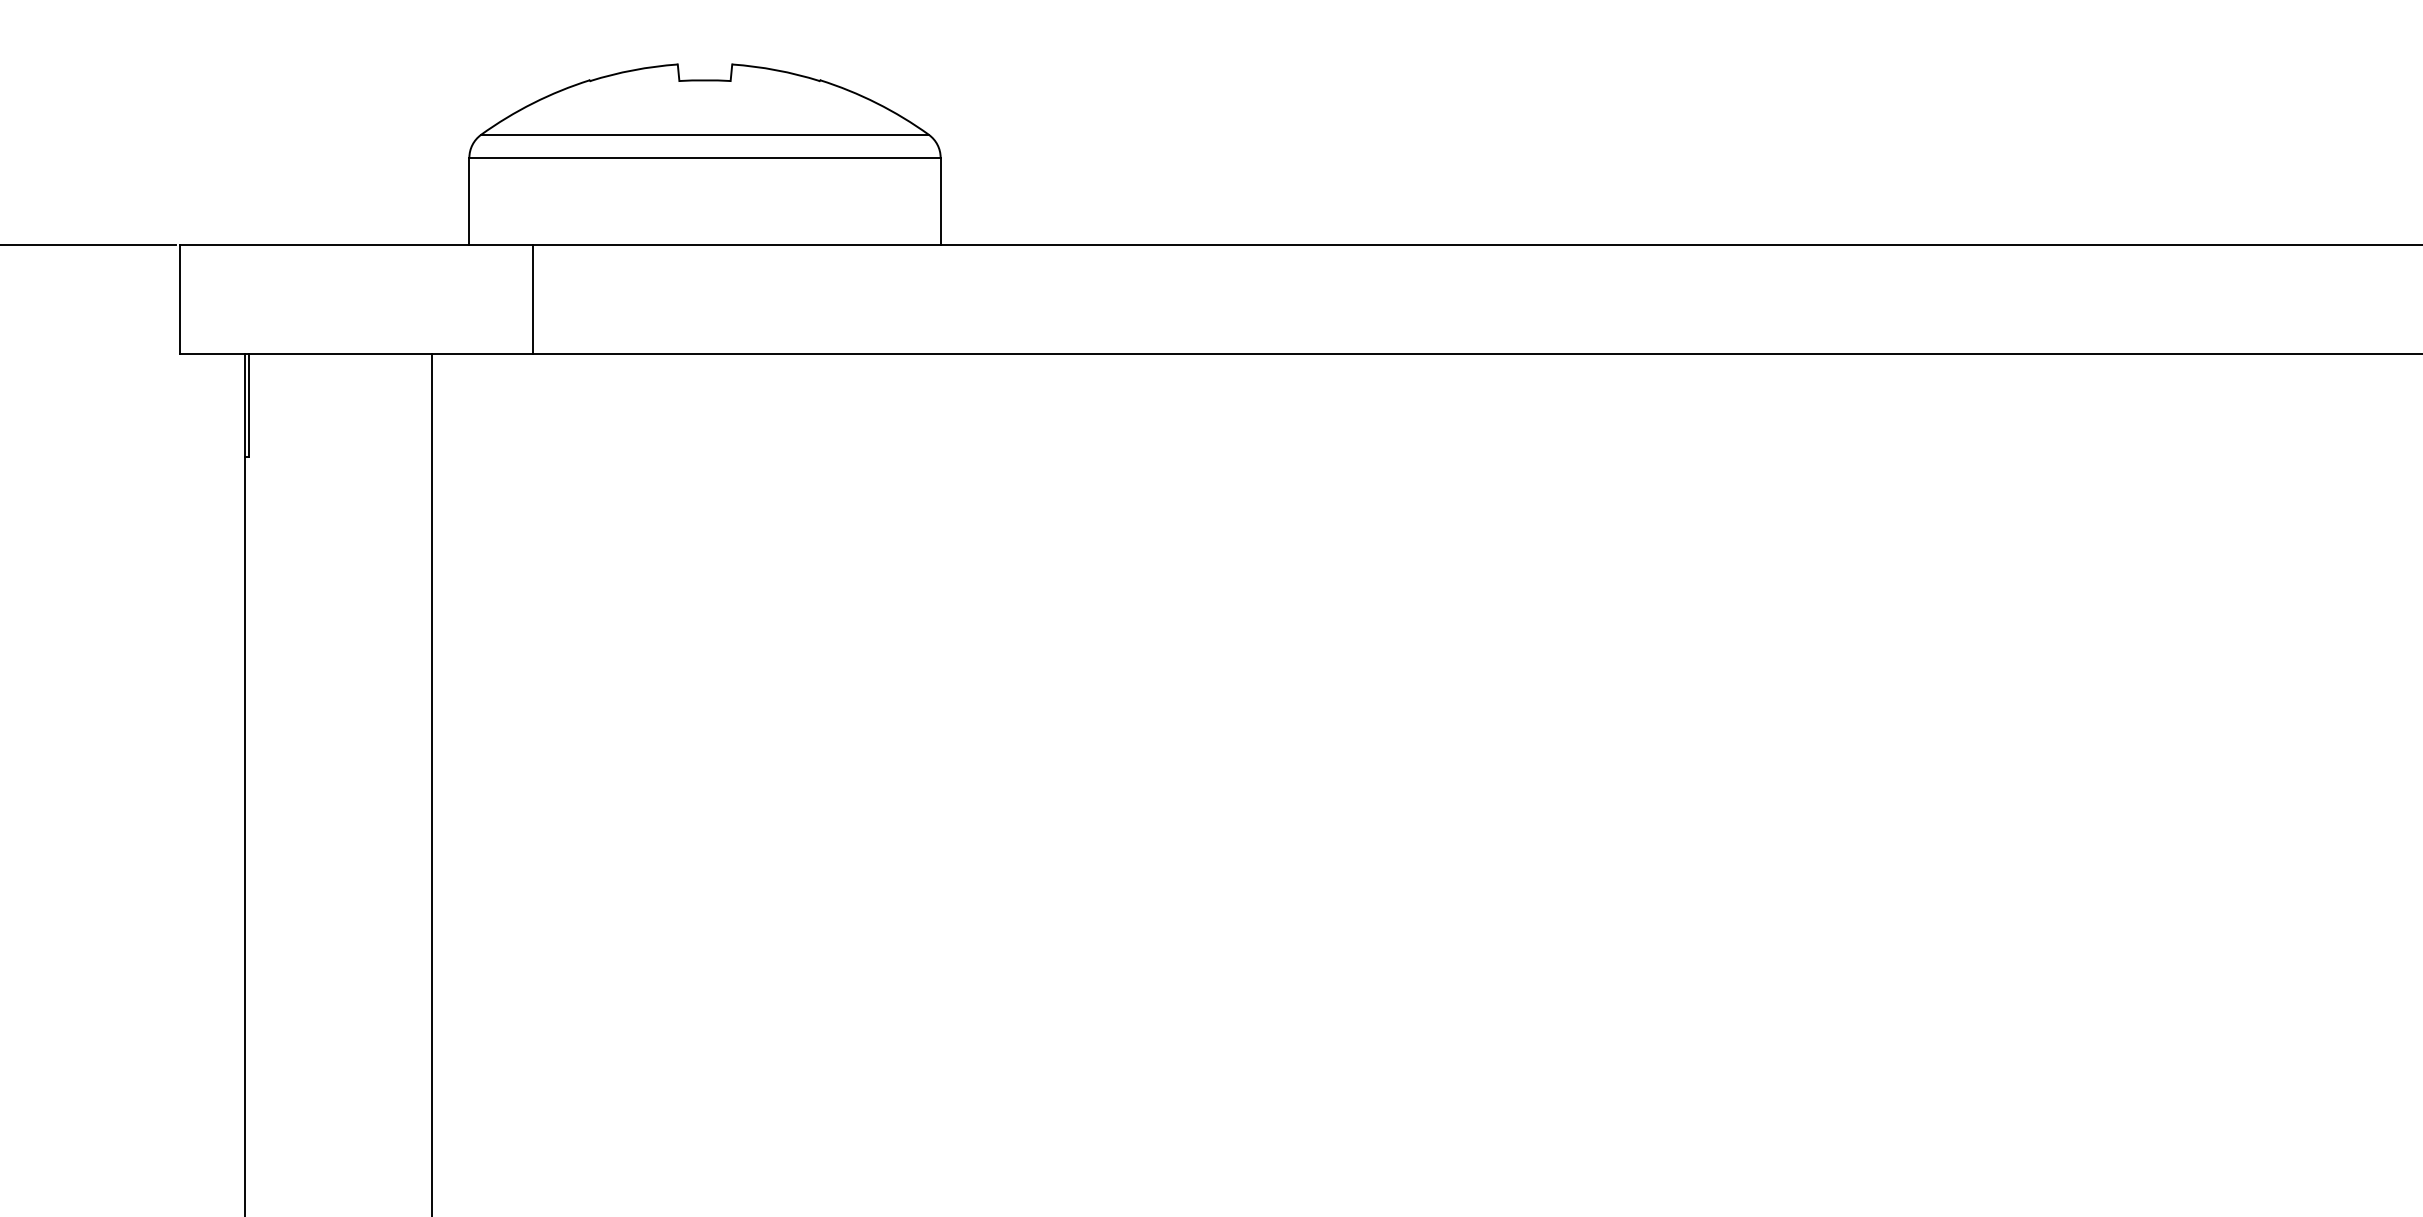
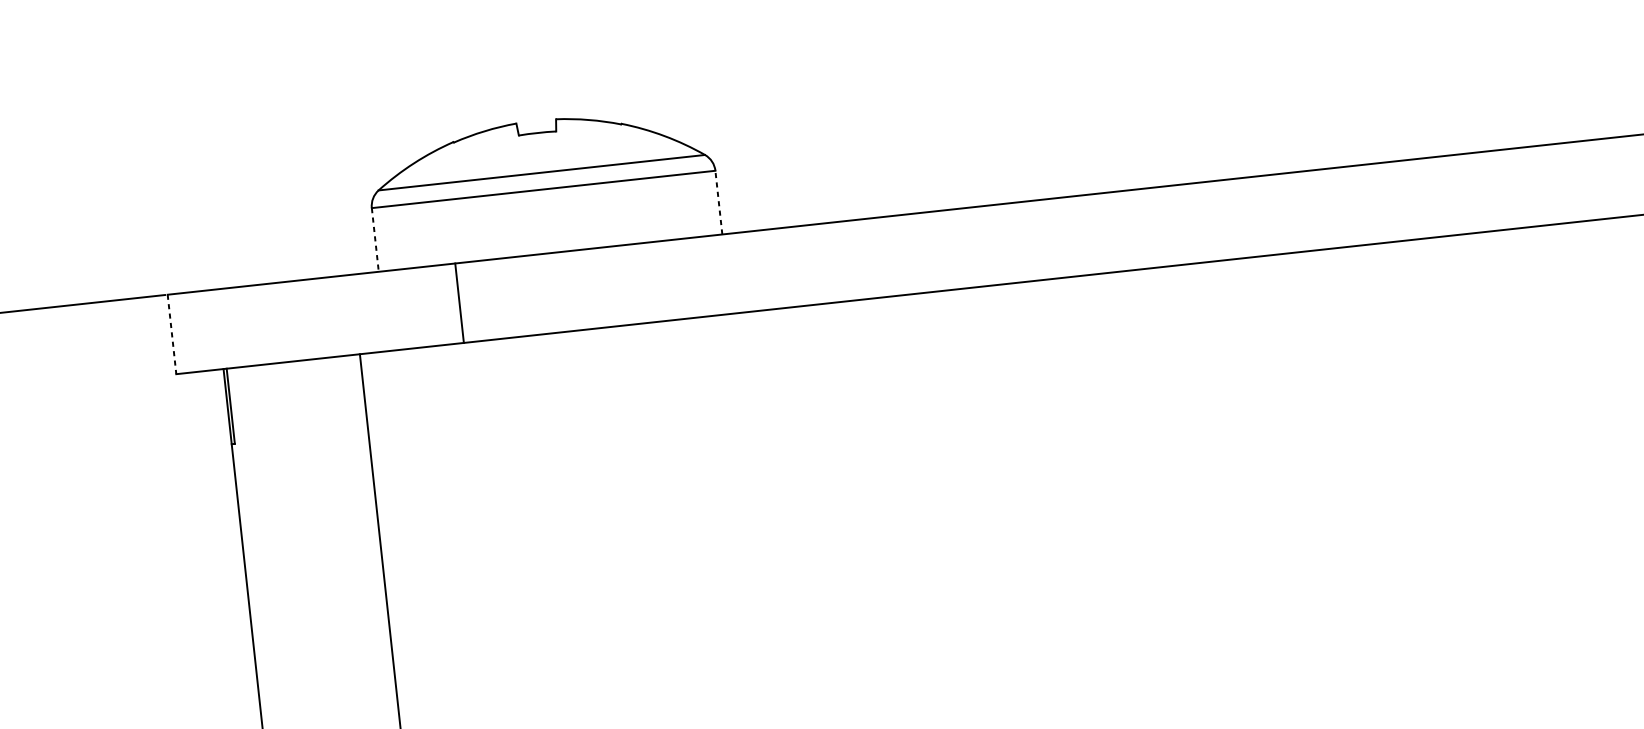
line: (469, 201) -> (375, 239), solid -> dashed
line: (940, 201) -> (718, 202), solid -> dashed
line: (533, 299) -> (459, 303), moved
line: (179, 300) -> (171, 335), solid -> dashed

